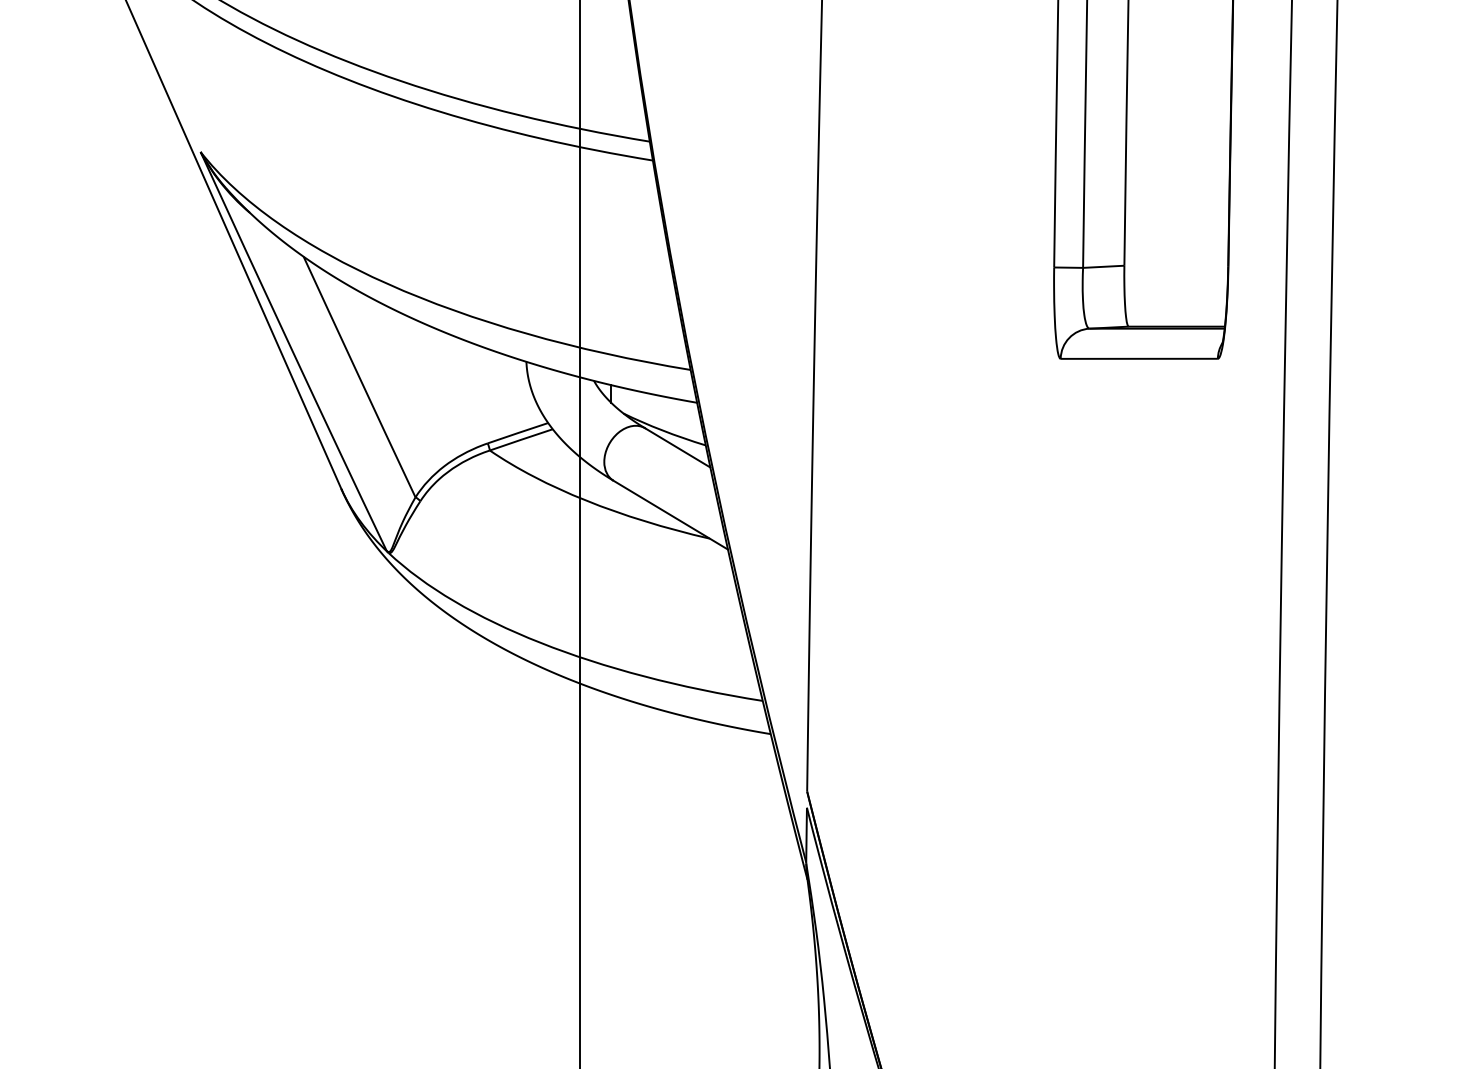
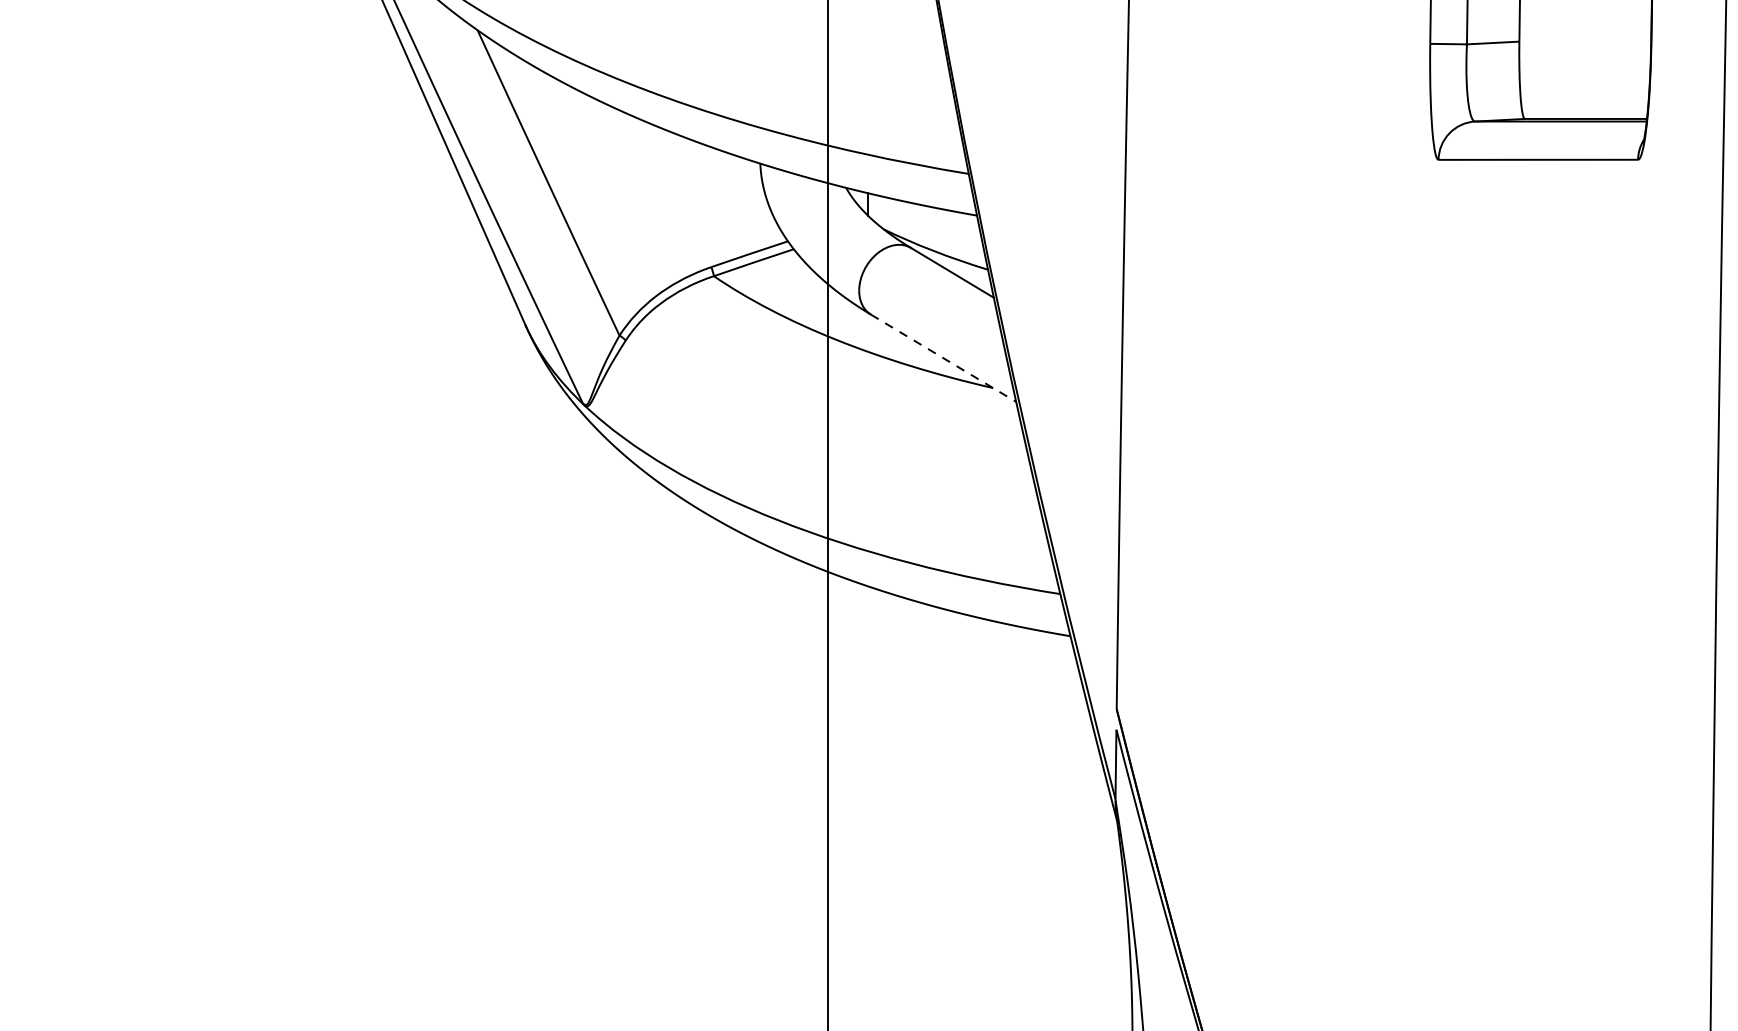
line: (670, 515) -> (943, 358), solid -> dashed

